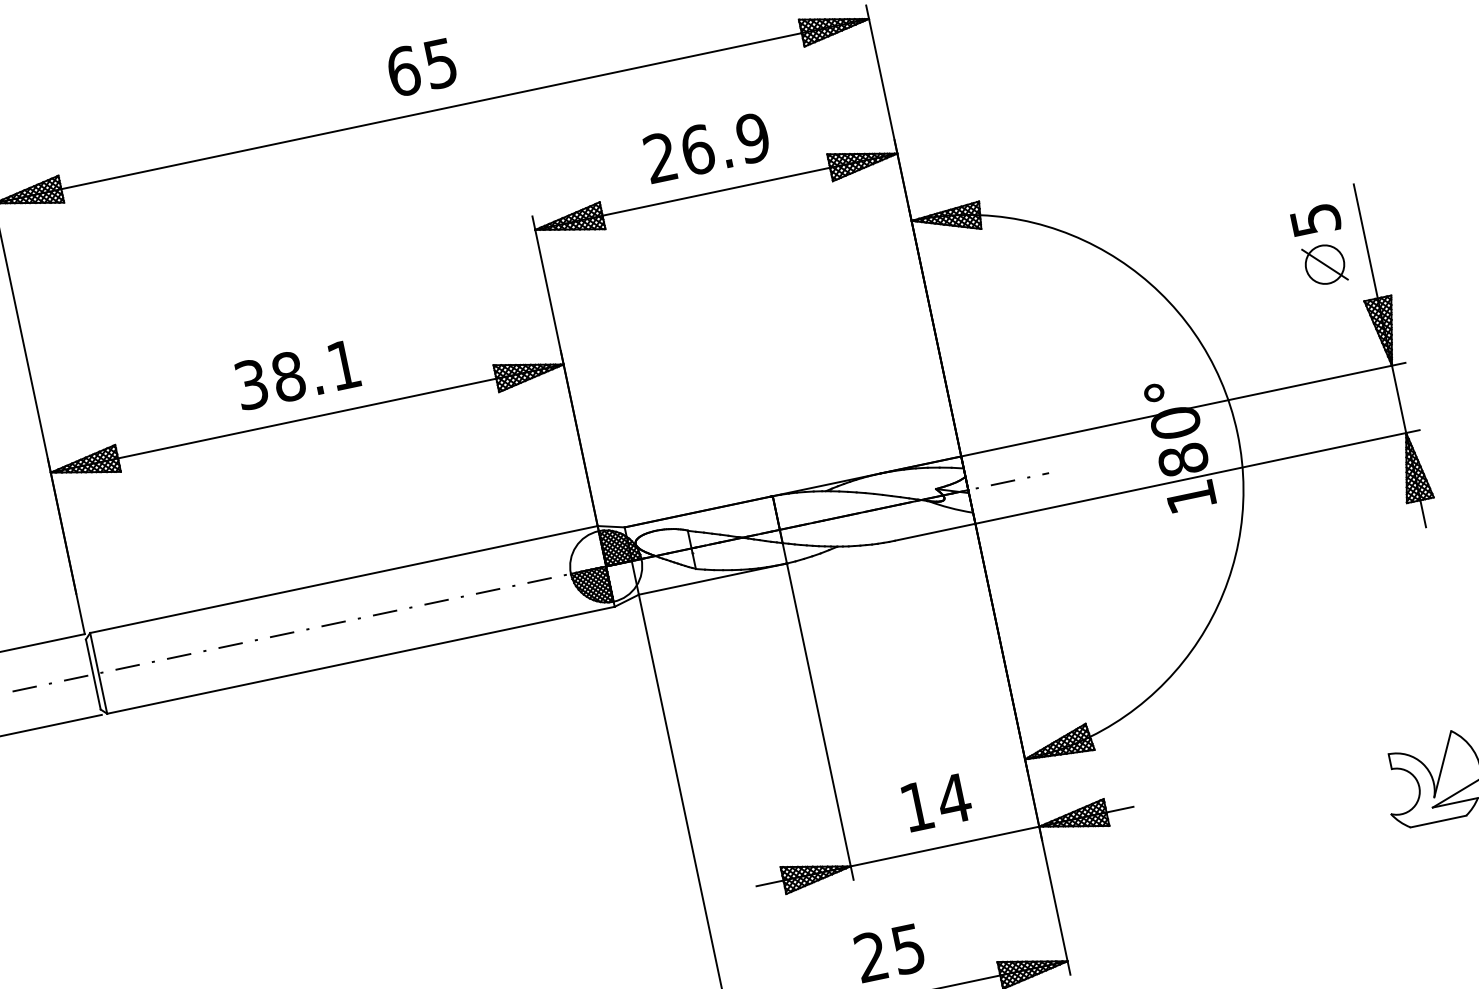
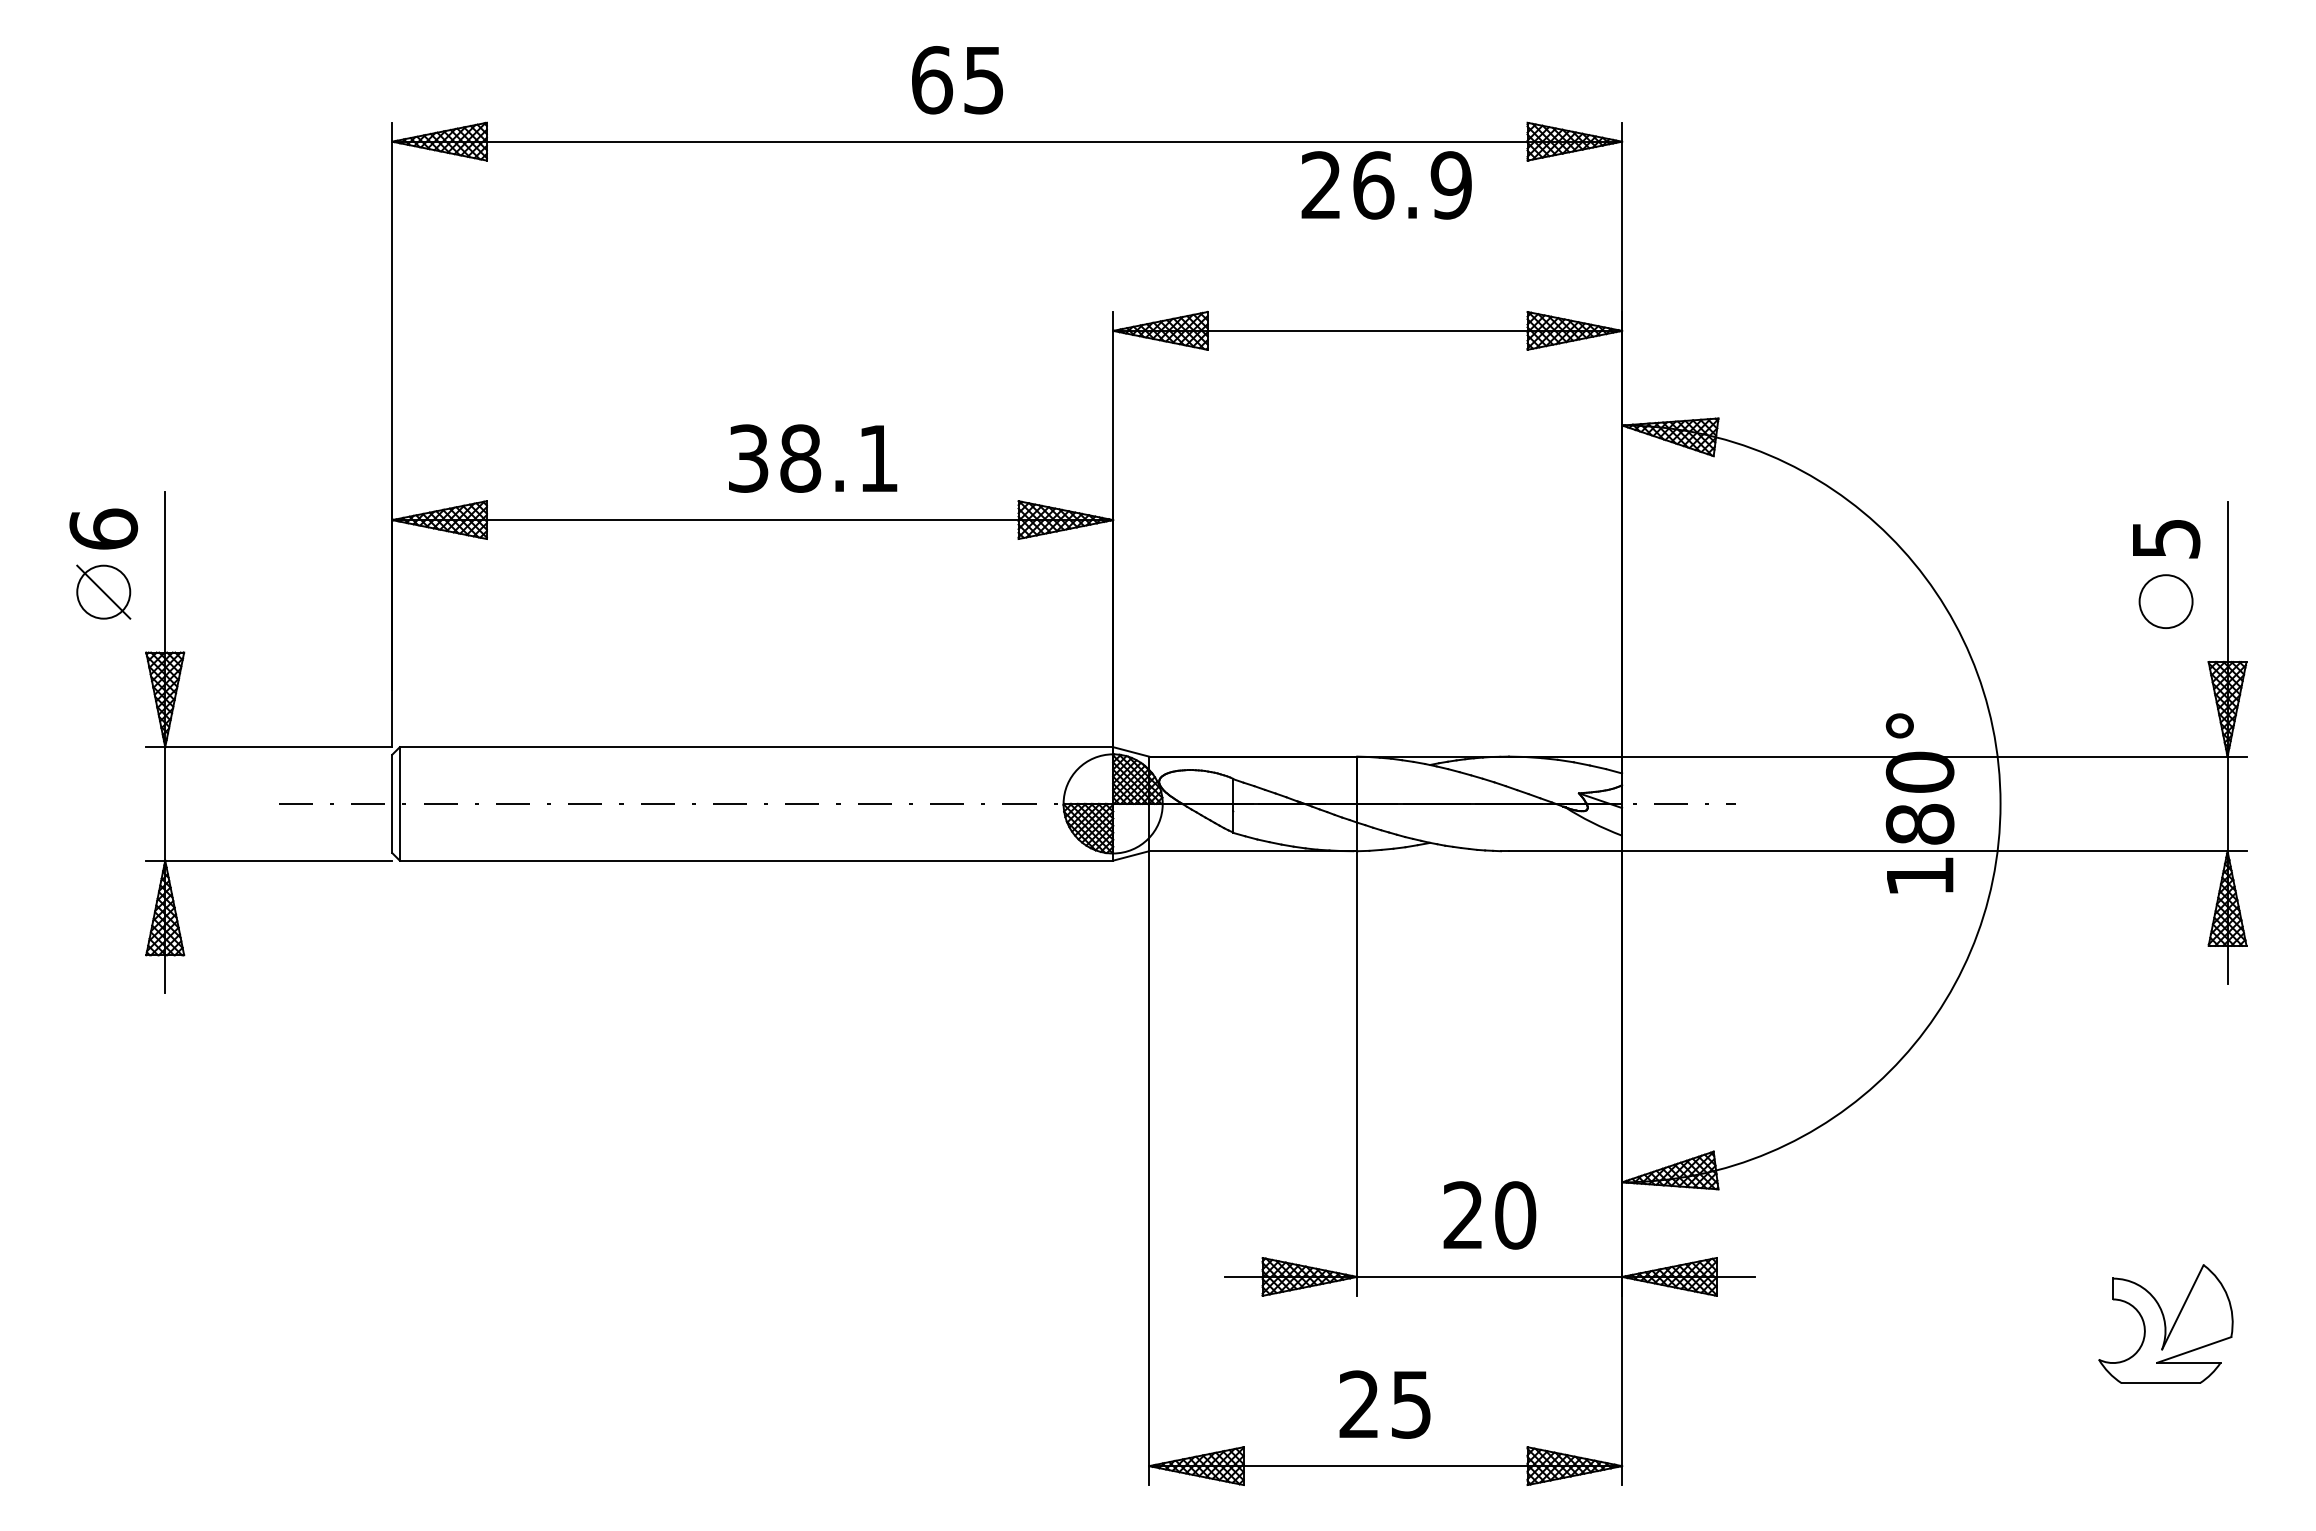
text: (421, 67) -> (957, 80), moved
text: (707, 148) -> (1386, 185), moved
line: (1324, 264) -> (2165, 601), removed
text: (297, 374) -> (813, 458), moved
text: (936, 802) -> (1490, 1215), 14 -> 20

